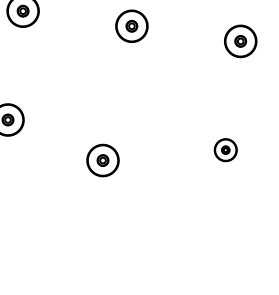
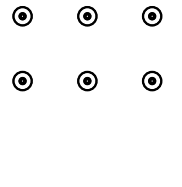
part: (226, 149) -> (152, 80), size x1.43
part: (103, 159) -> (87, 80), moved

